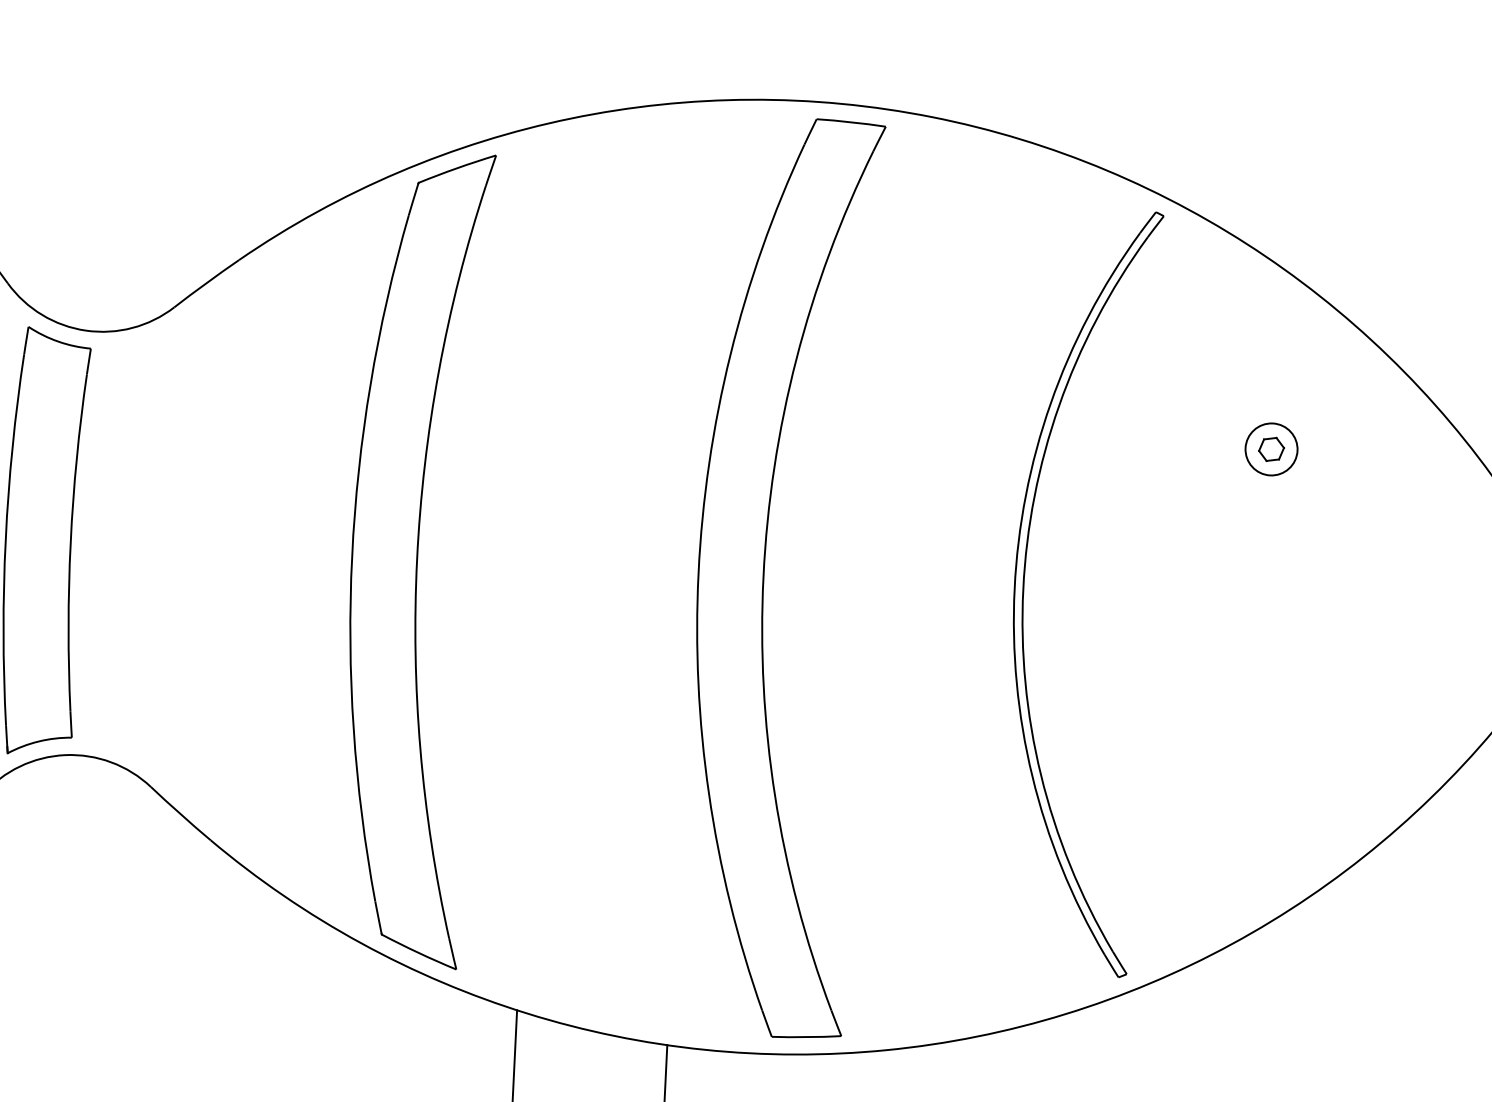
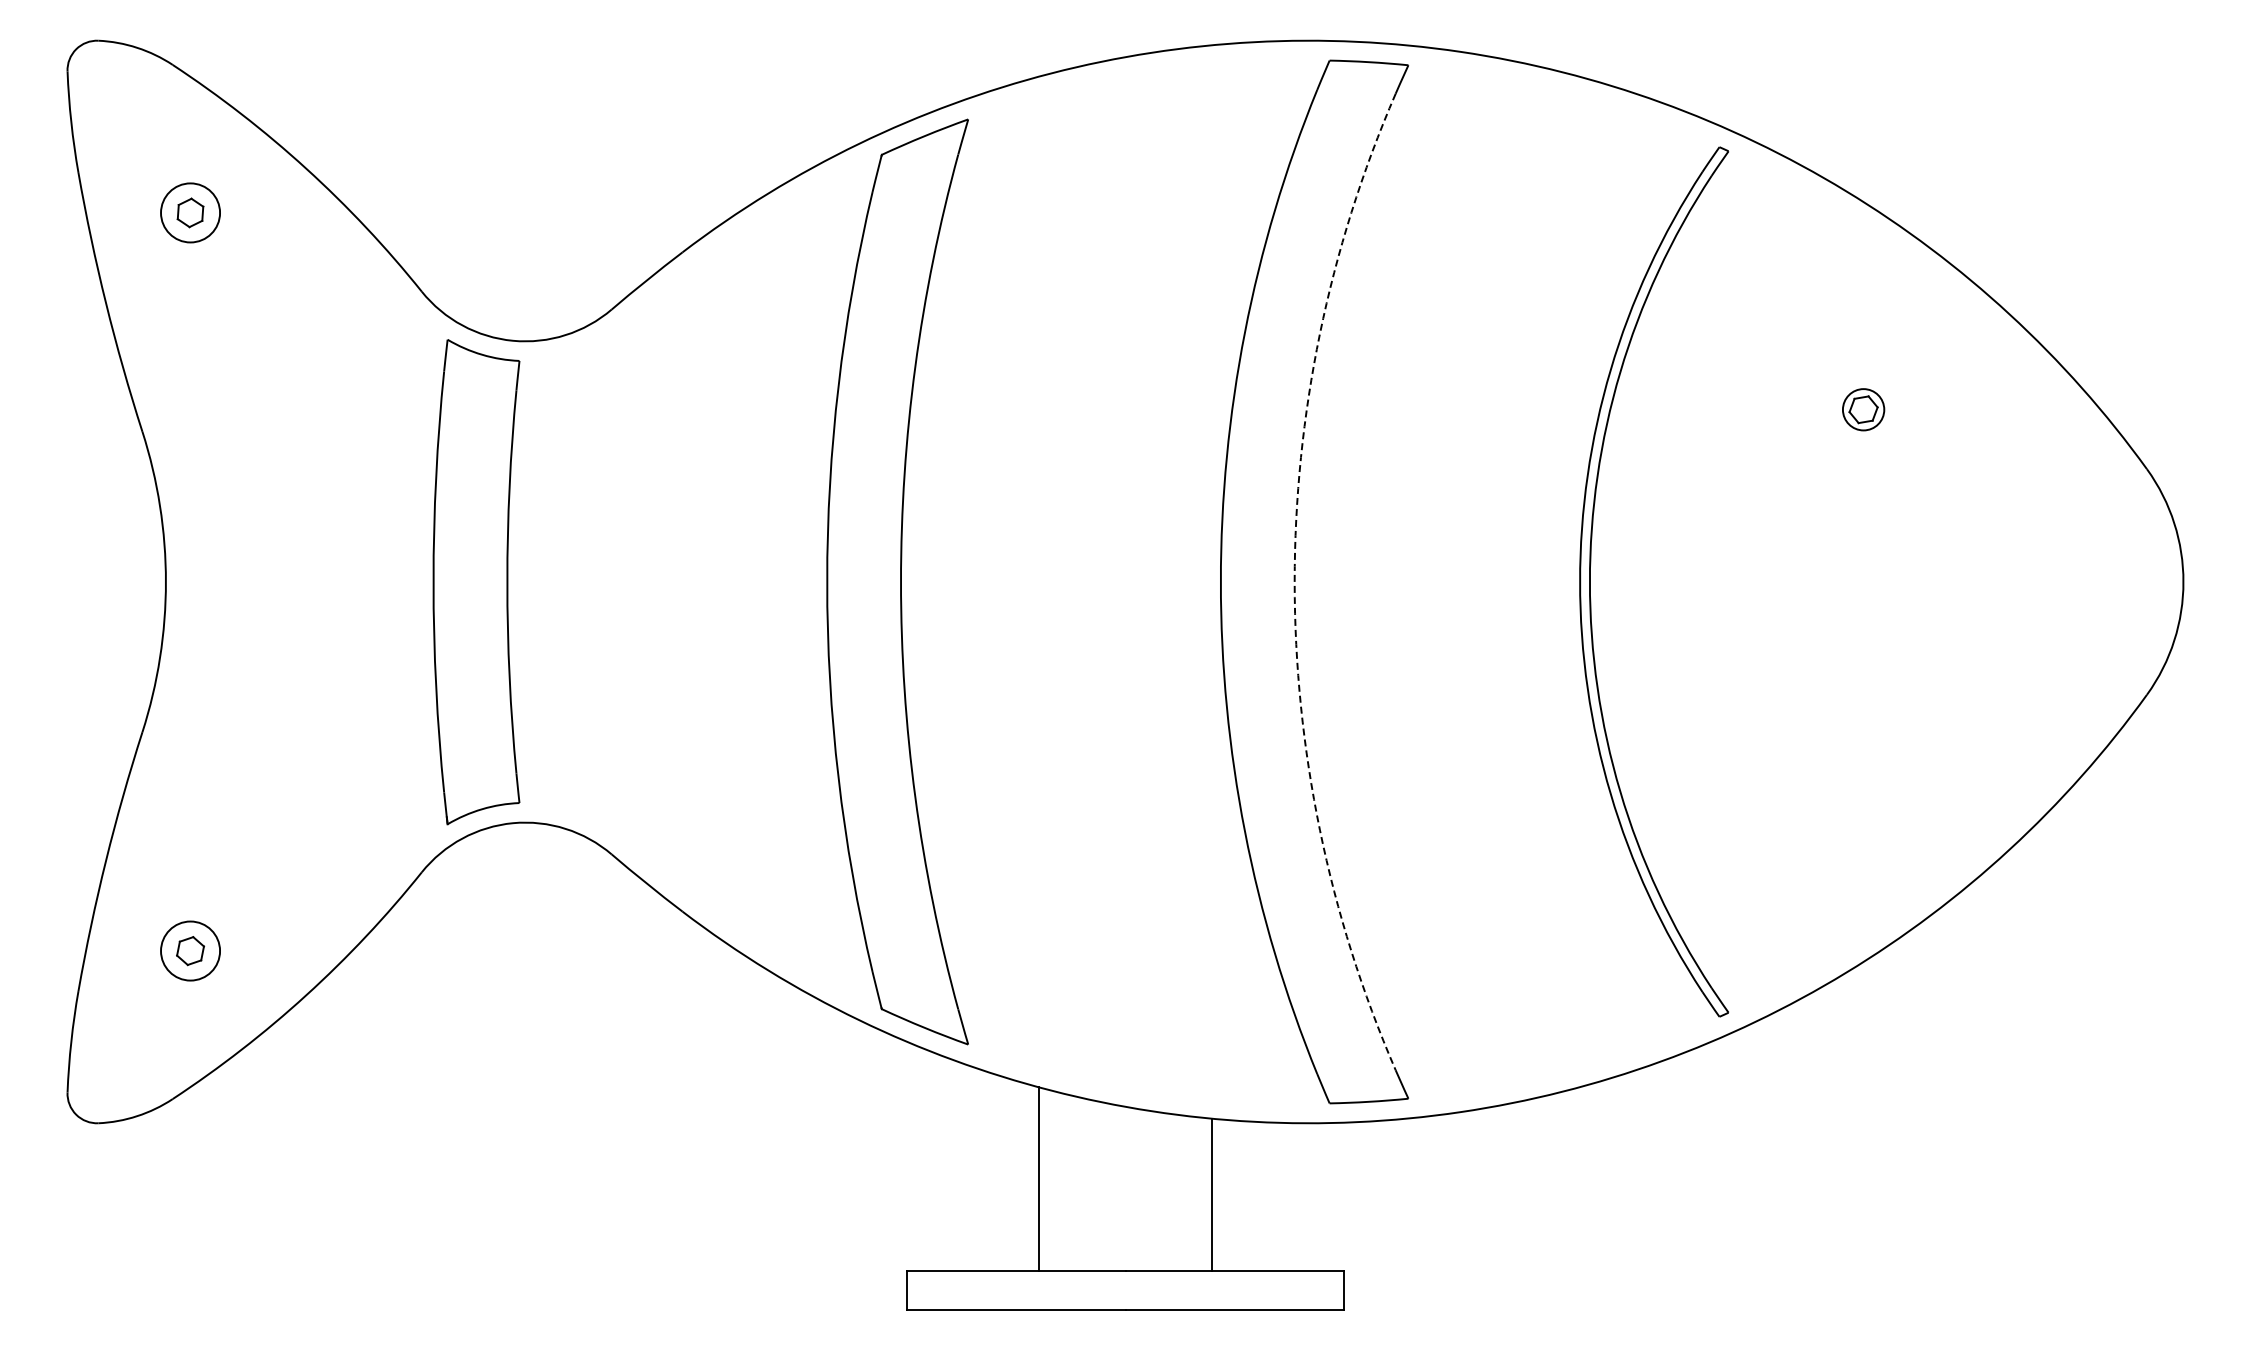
circle: (1271, 449) -> (1863, 409), size x0.7
arc: (763, 576) -> (1294, 582), solid -> dashed

